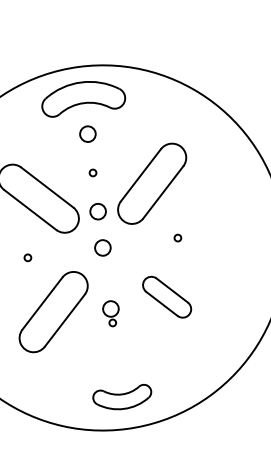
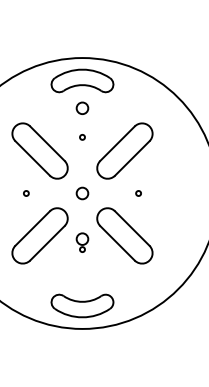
circle: (97, 210) -> (82, 165), removed
part: (166, 296) -> (124, 235), size x1.67
part: (122, 397) -> (82, 305), size x1.43

